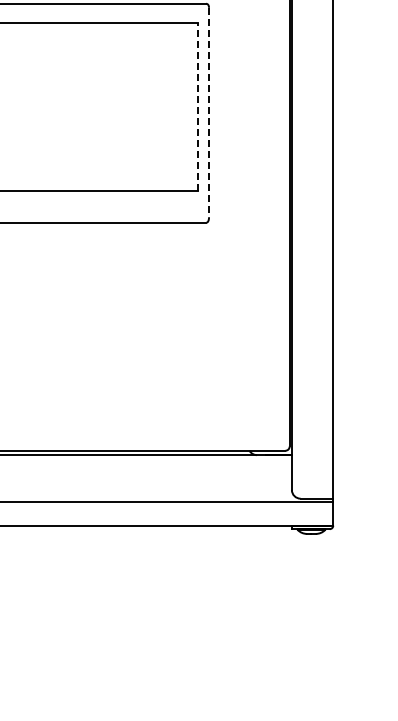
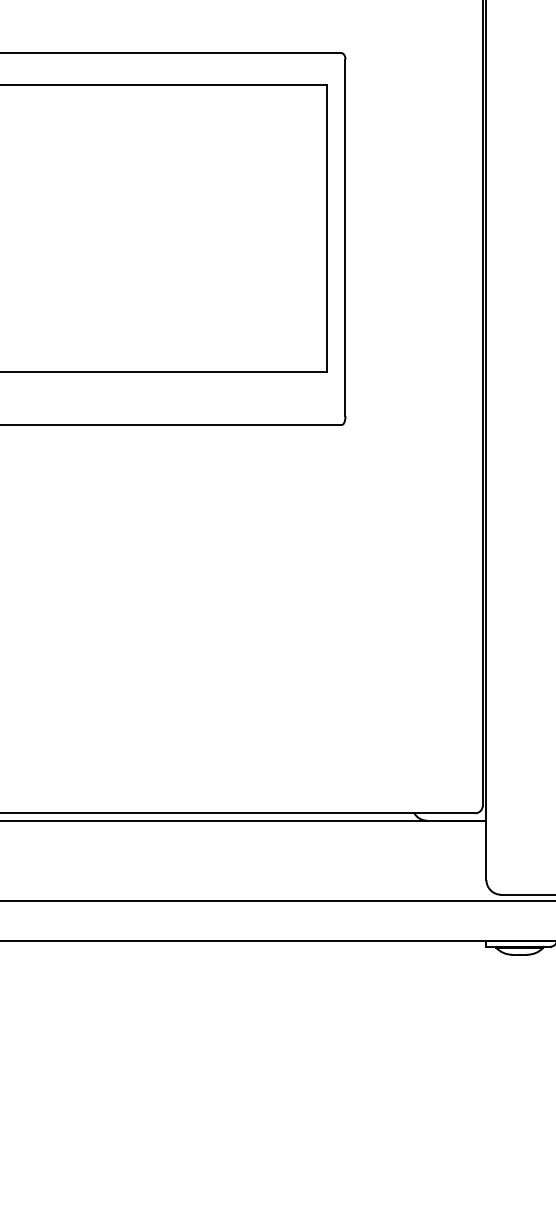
line: (197, 106) -> (325, 227), dashed -> solid
line: (209, 112) -> (346, 237), dashed -> solid

